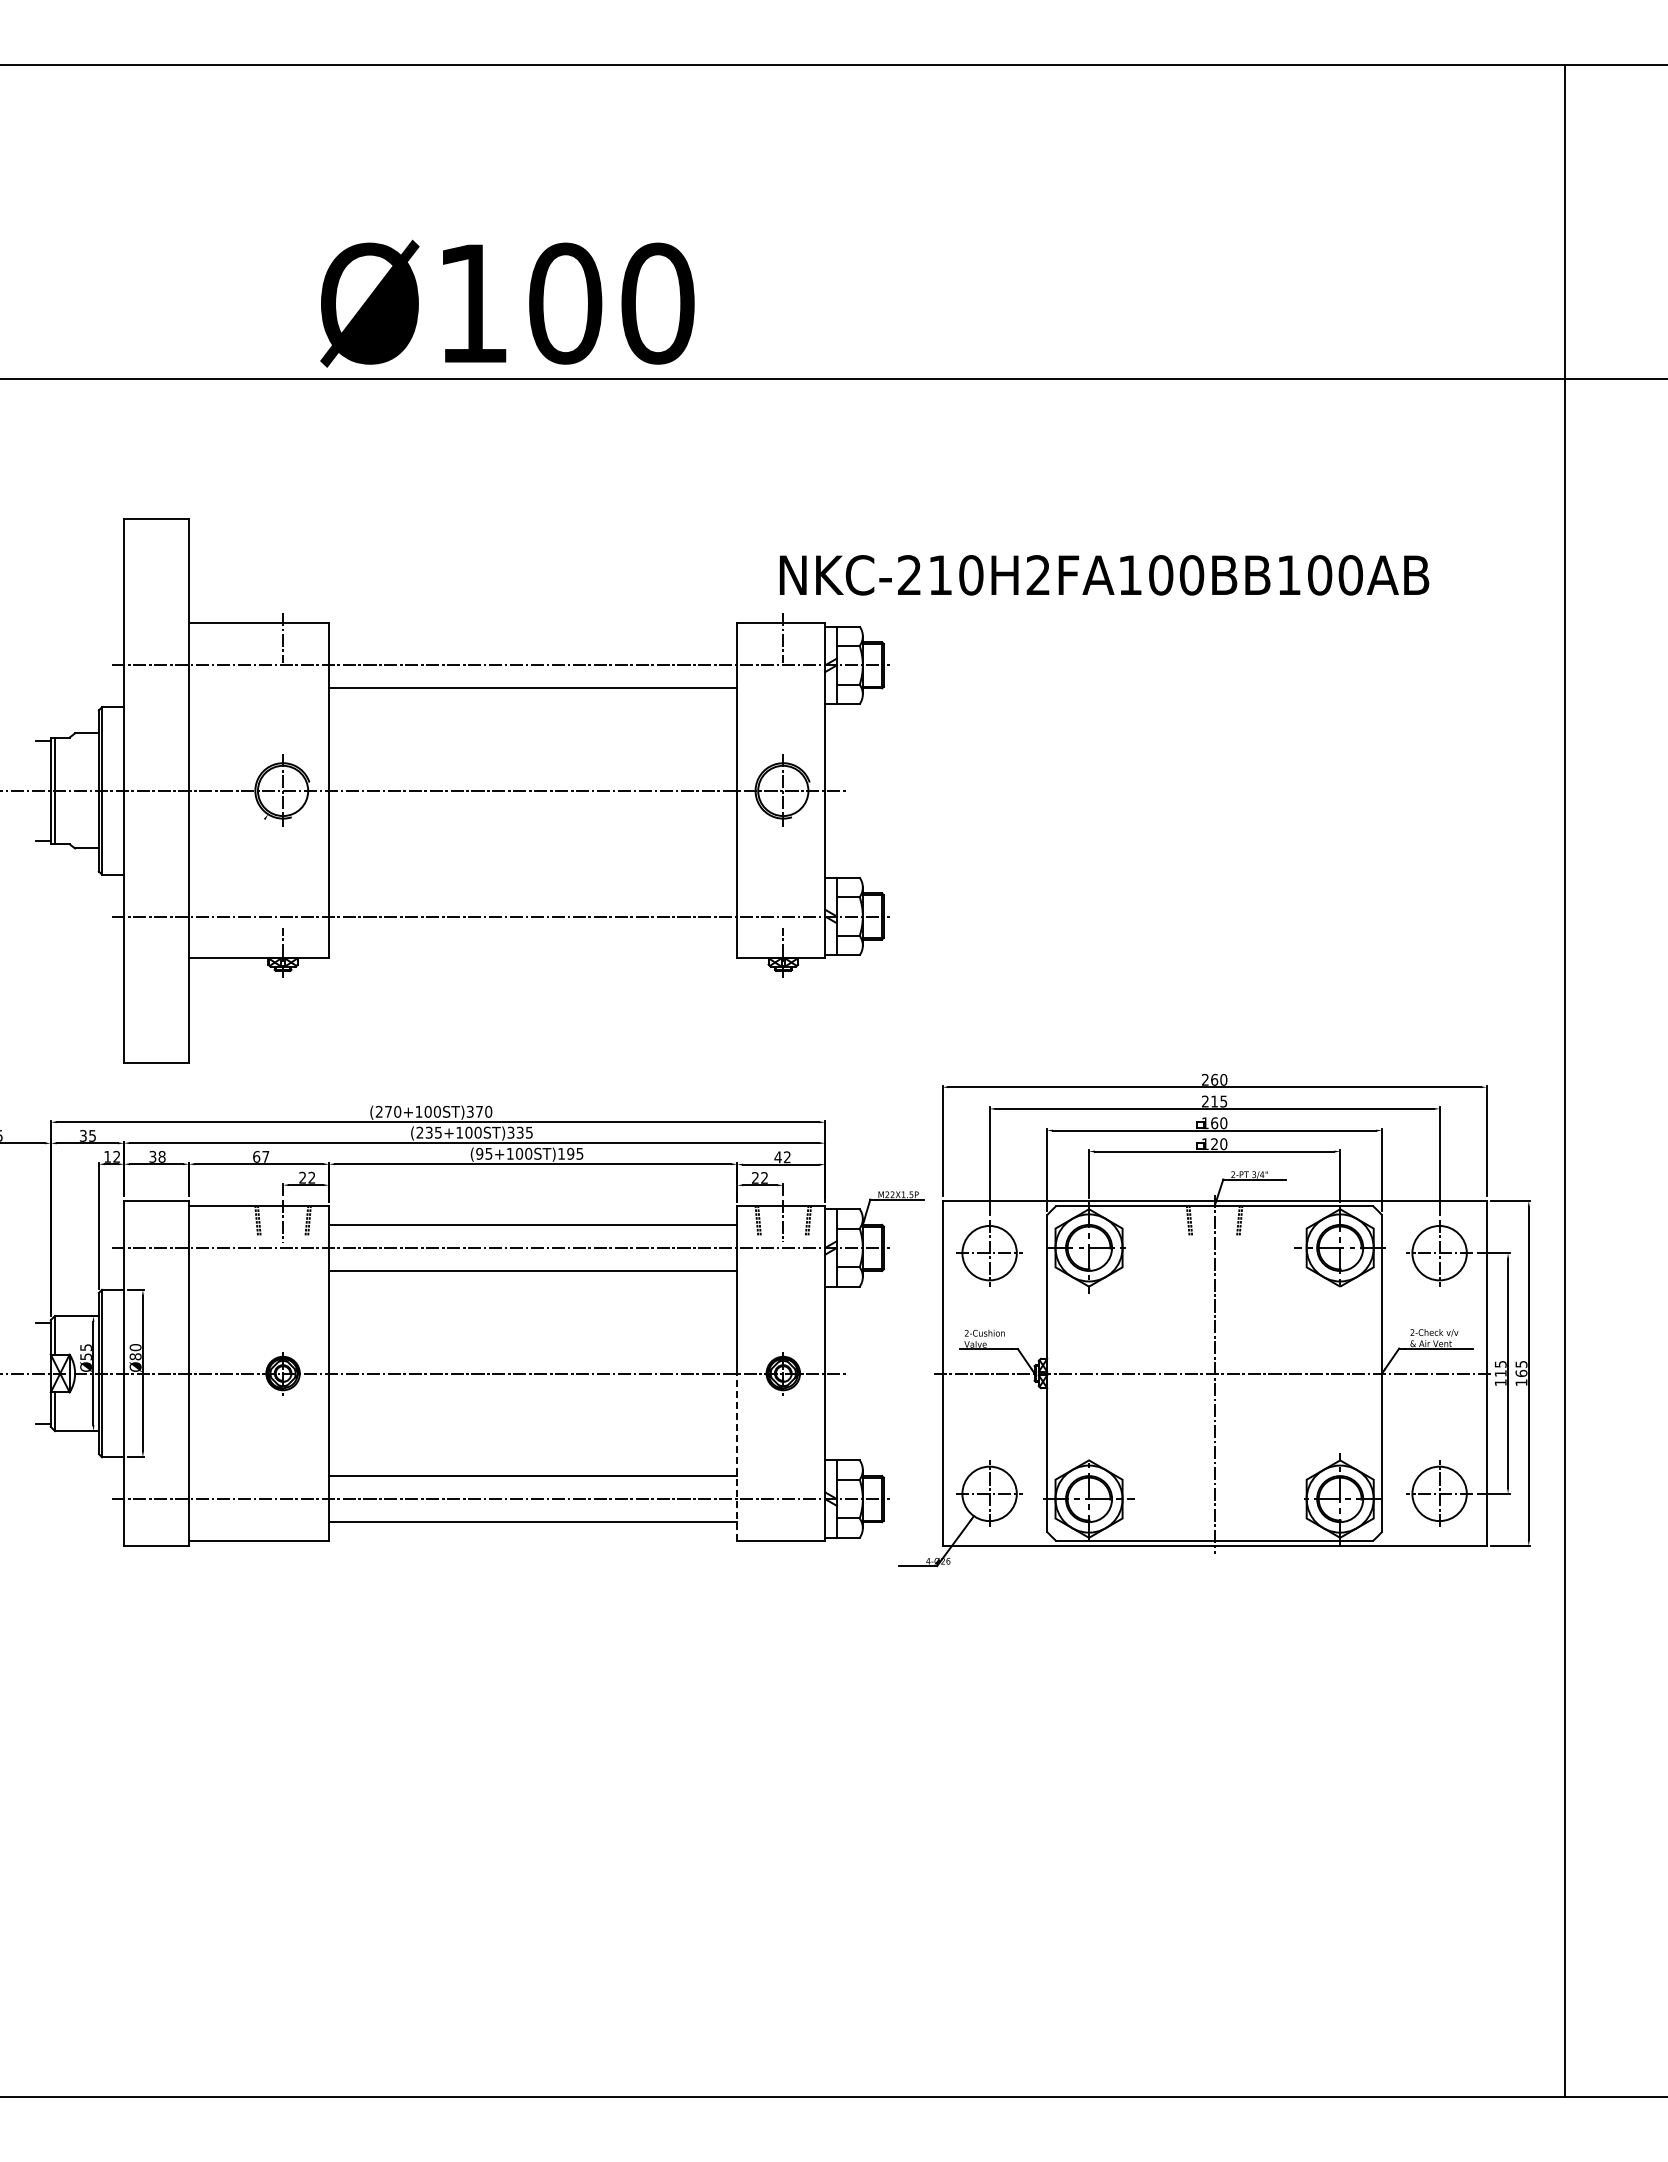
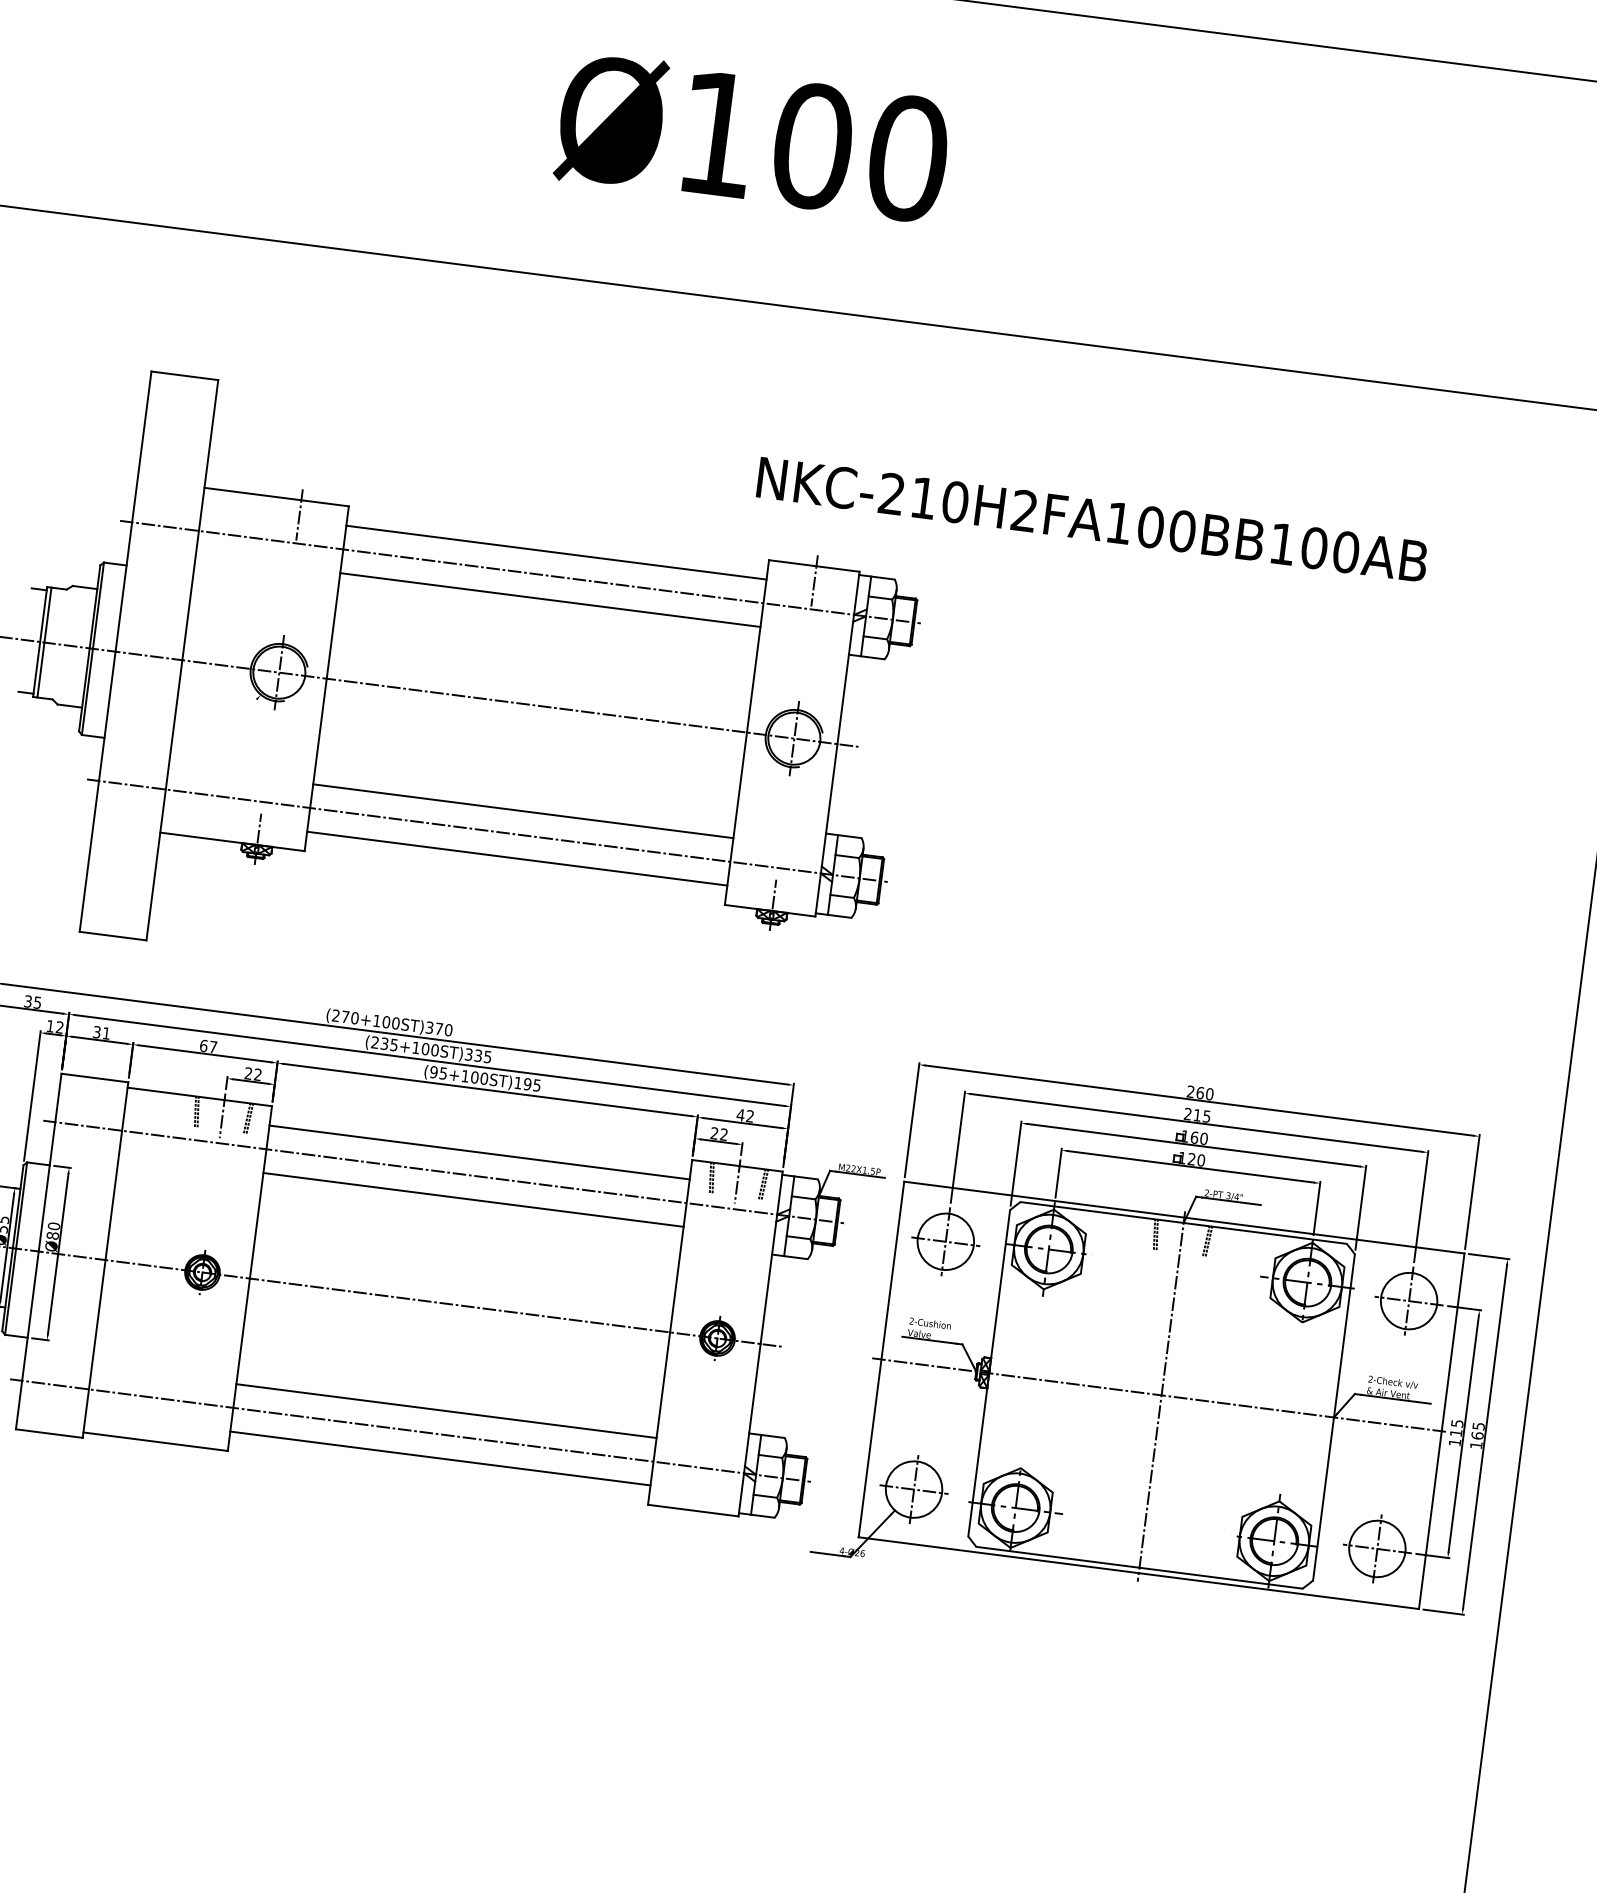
text: (507, 303) -> (753, 138), moved
text: (1104, 575) -> (1092, 520), moved
line: (533, 642) -> (556, 552), added
line: (533, 893) -> (523, 811), added
line: (533, 939) -> (517, 858), added
text: (161, 1156) -> (105, 1033), 38 -> 31
line: (737, 1457) -> (659, 1418), dashed -> solid

